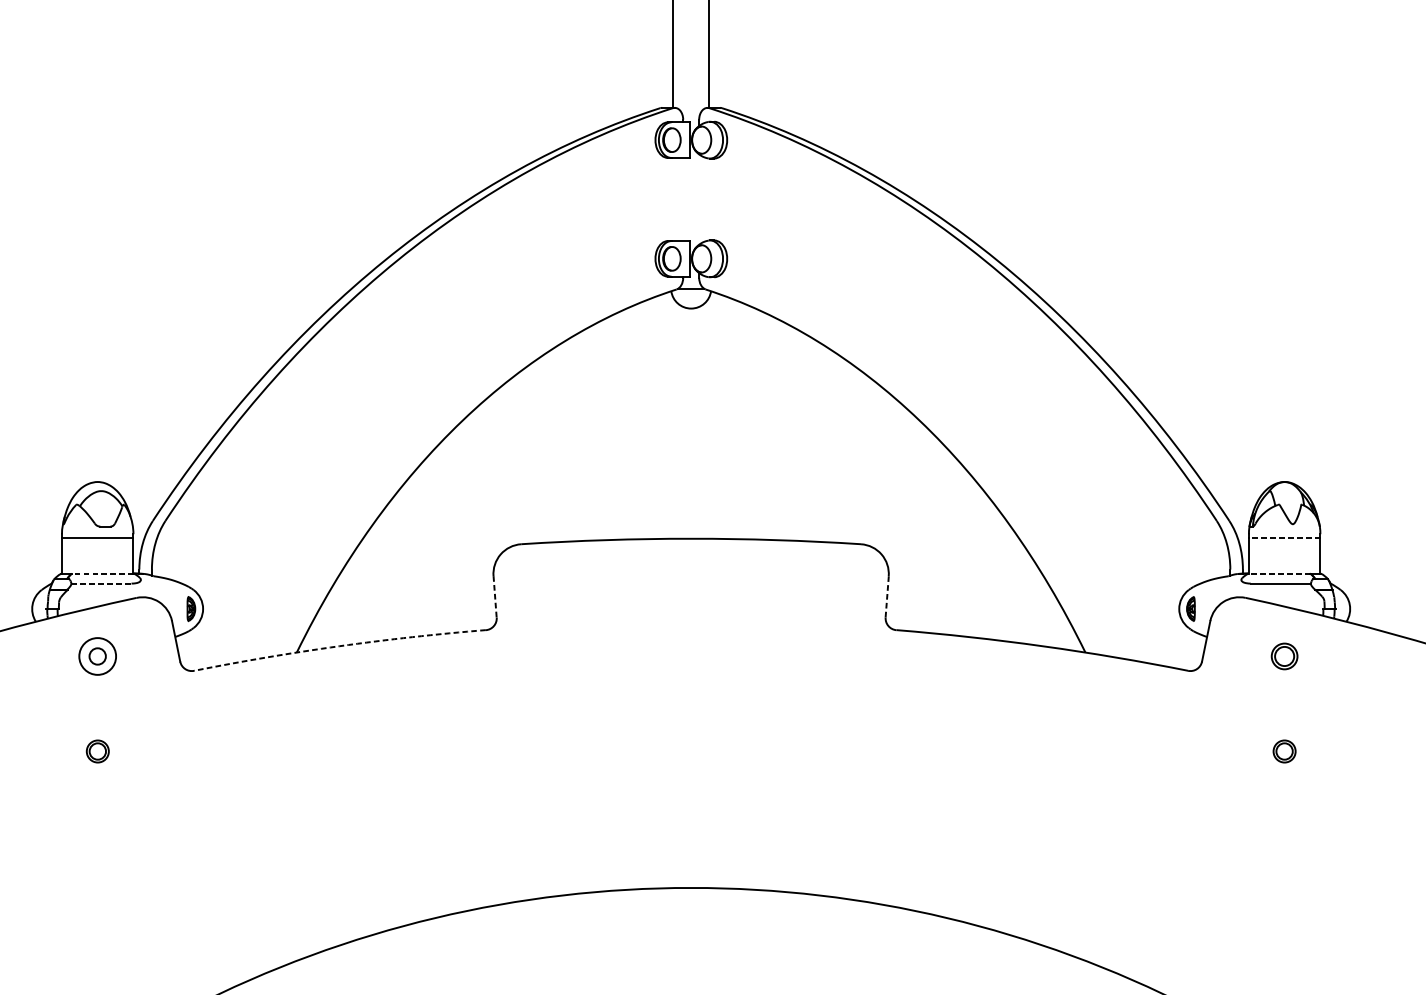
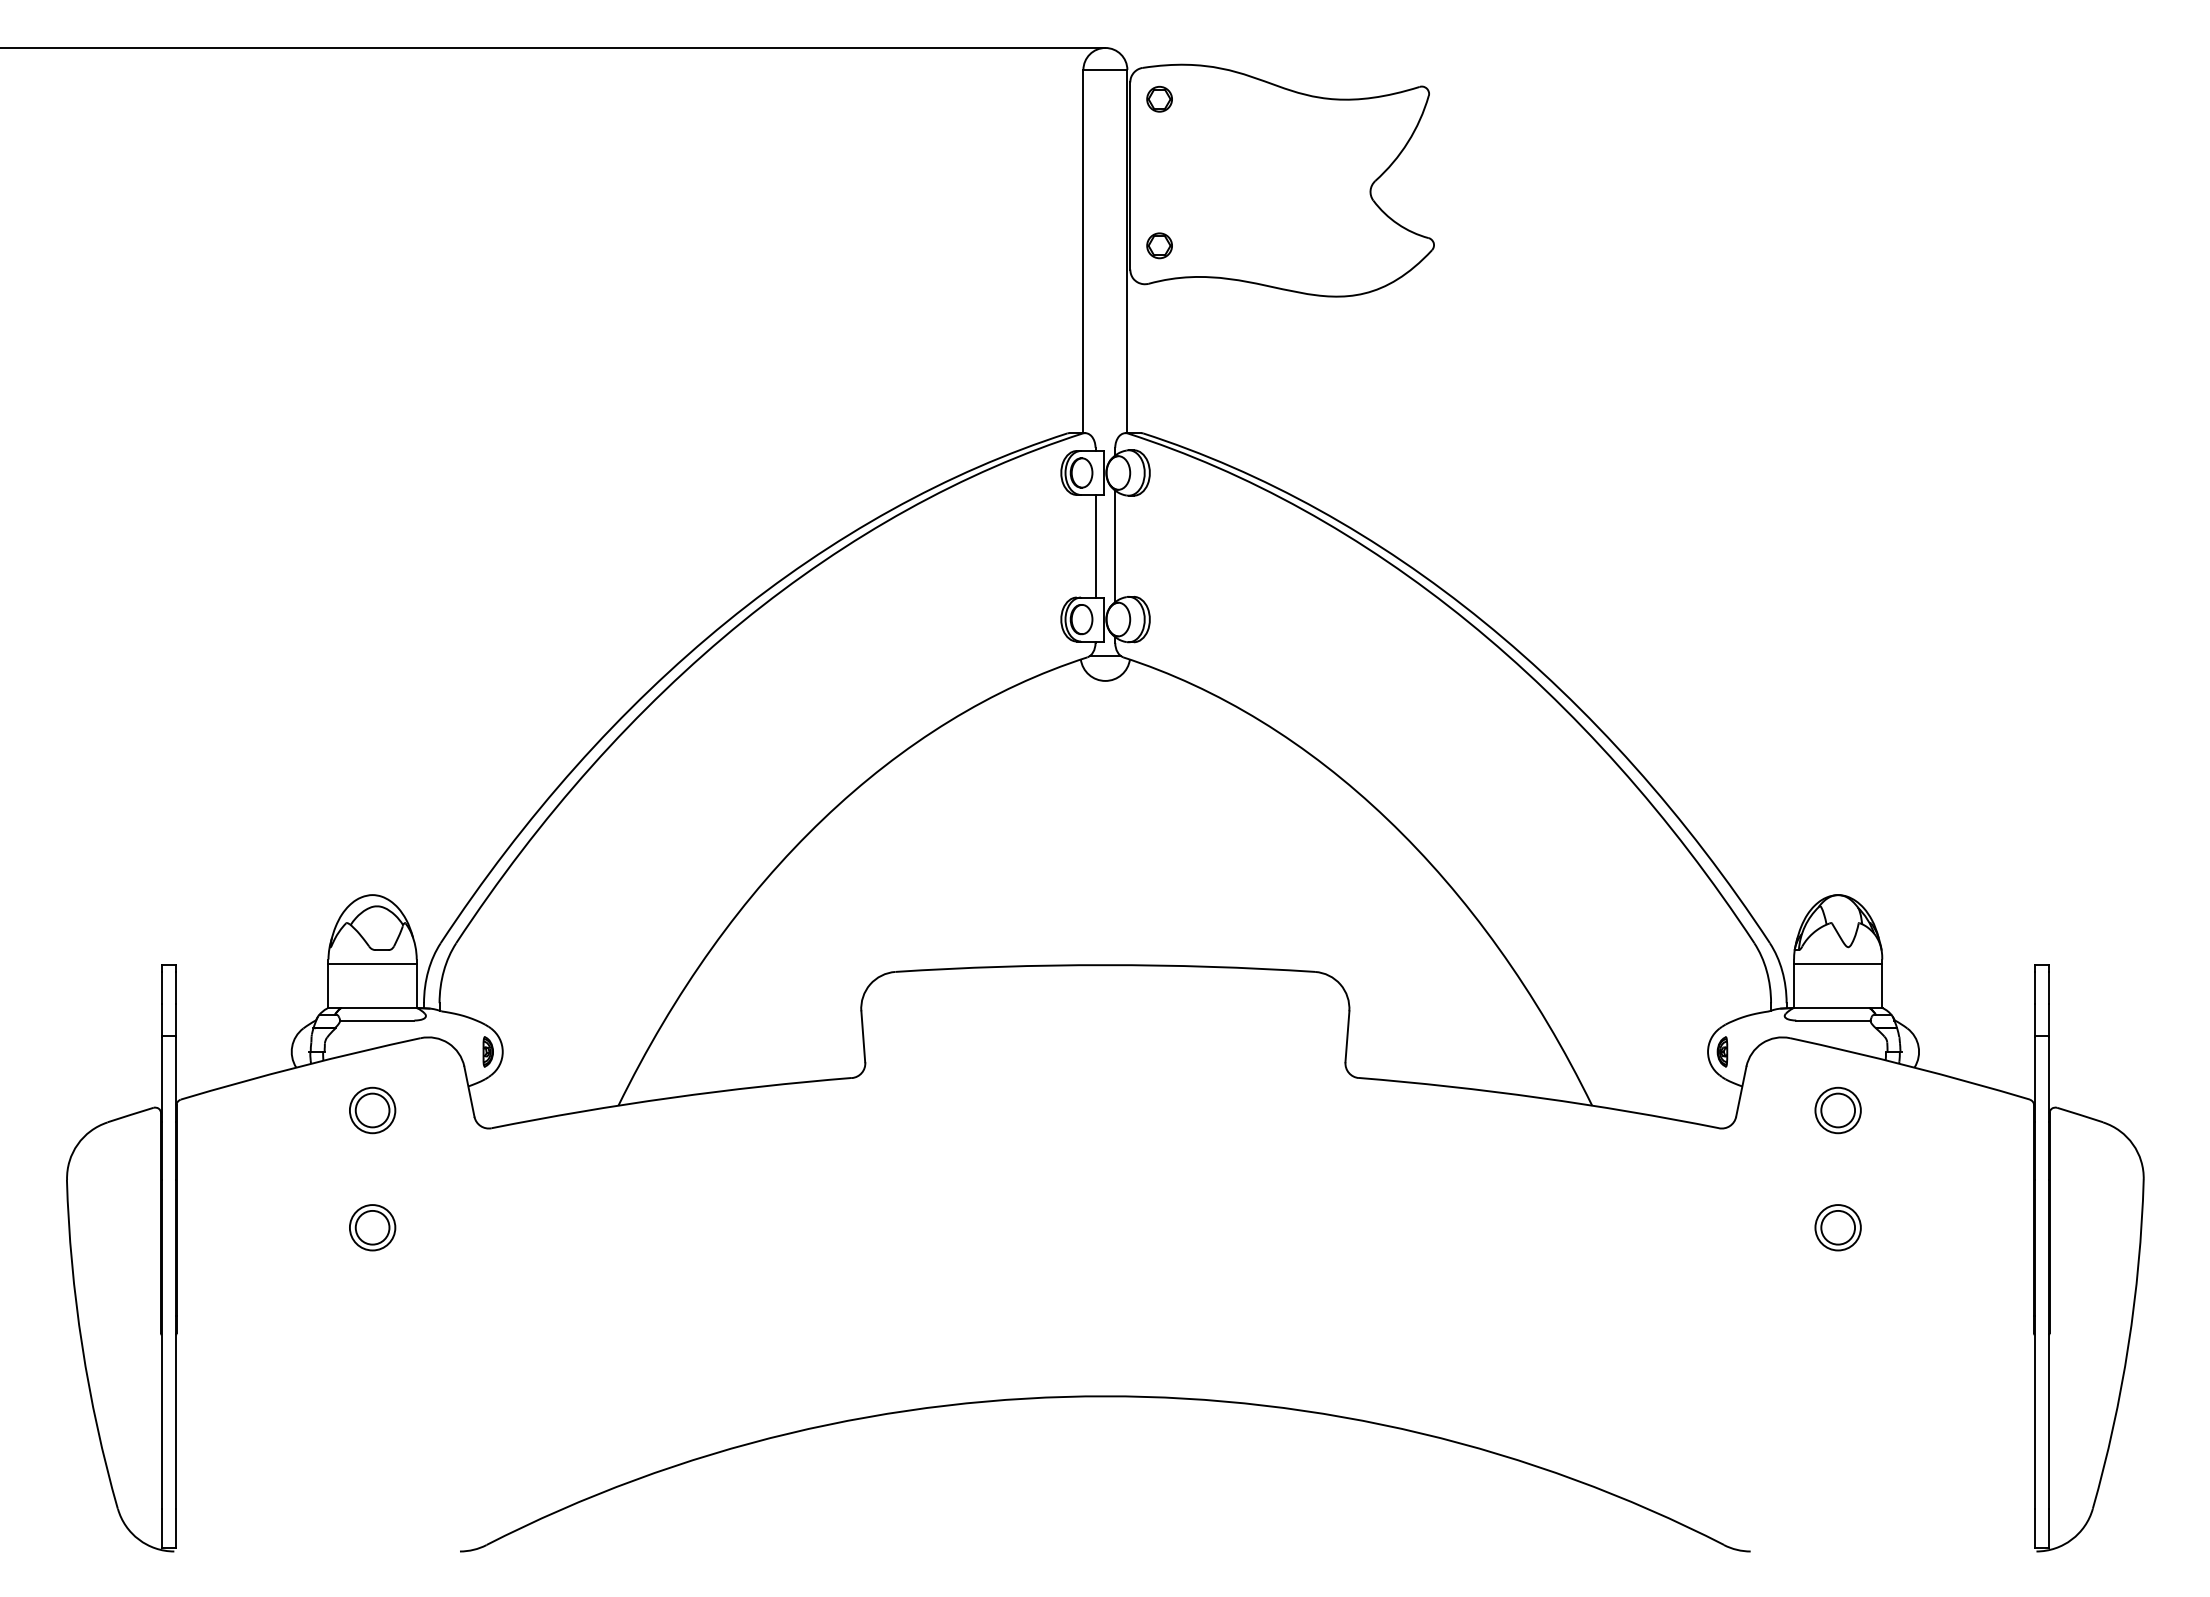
line: (683, 198) -> (1095, 545), added
line: (699, 199) -> (1115, 546), added
line: (1284, 537) -> (1837, 963), dashed -> solid
line: (102, 573) -> (378, 1008), dashed -> solid
line: (1279, 573) -> (1831, 1008), dashed -> solid
line: (101, 583) -> (377, 1020), dashed -> solid
line: (495, 596) -> (863, 1036), dashed -> solid
line: (887, 596) -> (1347, 1036), dashed -> solid
arc: (339, 645) -> (671, 1097), dashed -> solid
circle: (97, 656) -> (372, 1110), size x1.67
part: (1284, 656) -> (1837, 1110), size x1.43
part: (97, 751) -> (372, 1227), size x1.67
part: (1284, 751) -> (1837, 1227), size x1.67

